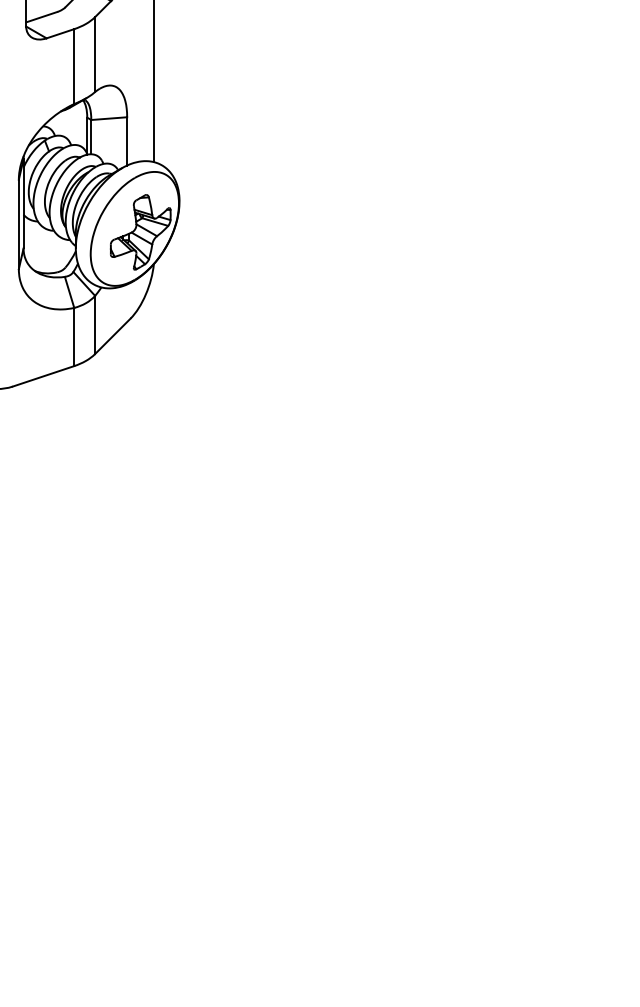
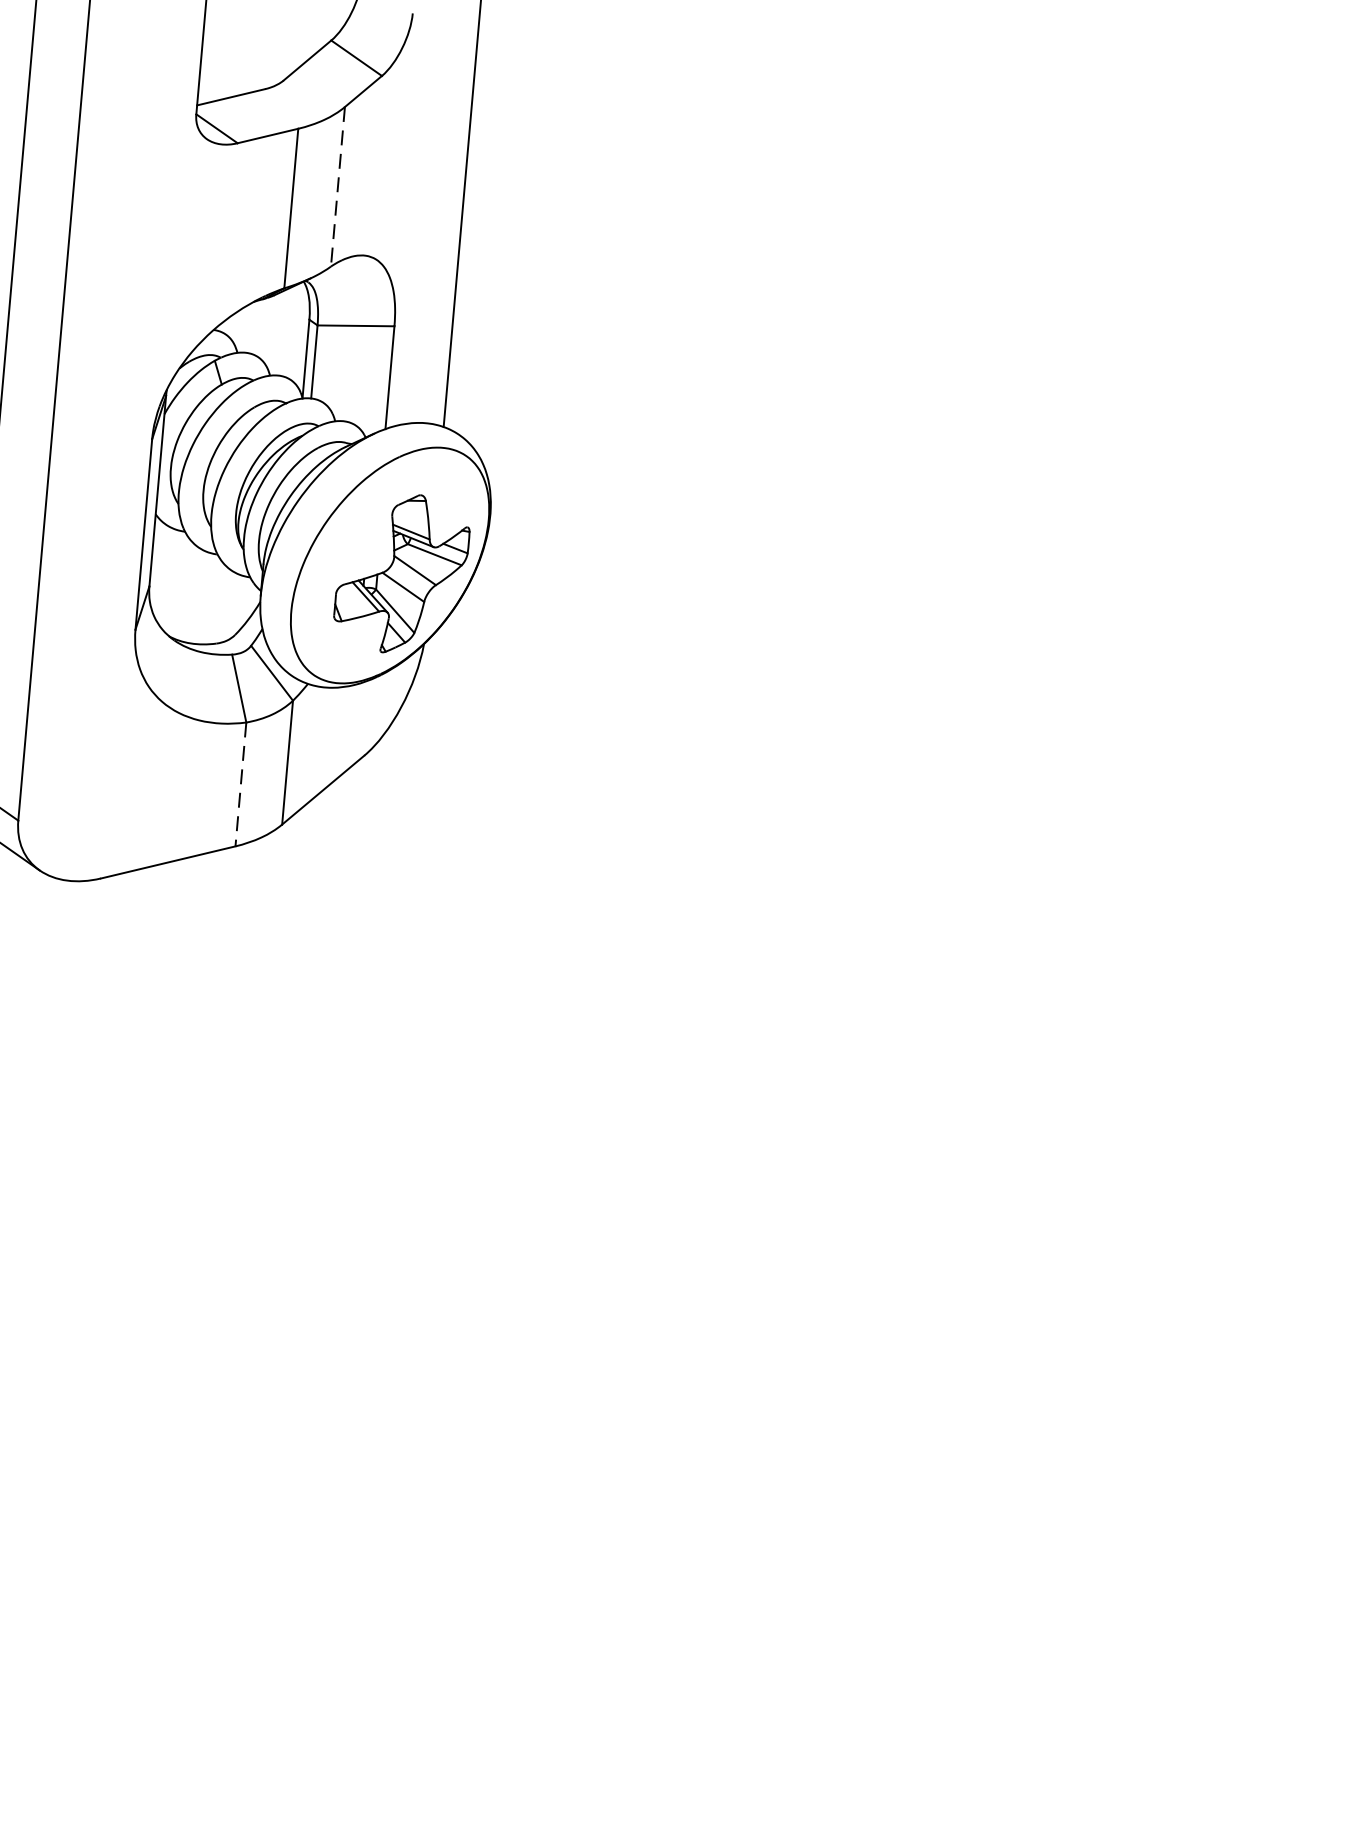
line: (95, 55) -> (338, 188), solid -> dashed
line: (74, 337) -> (241, 785), solid -> dashed

